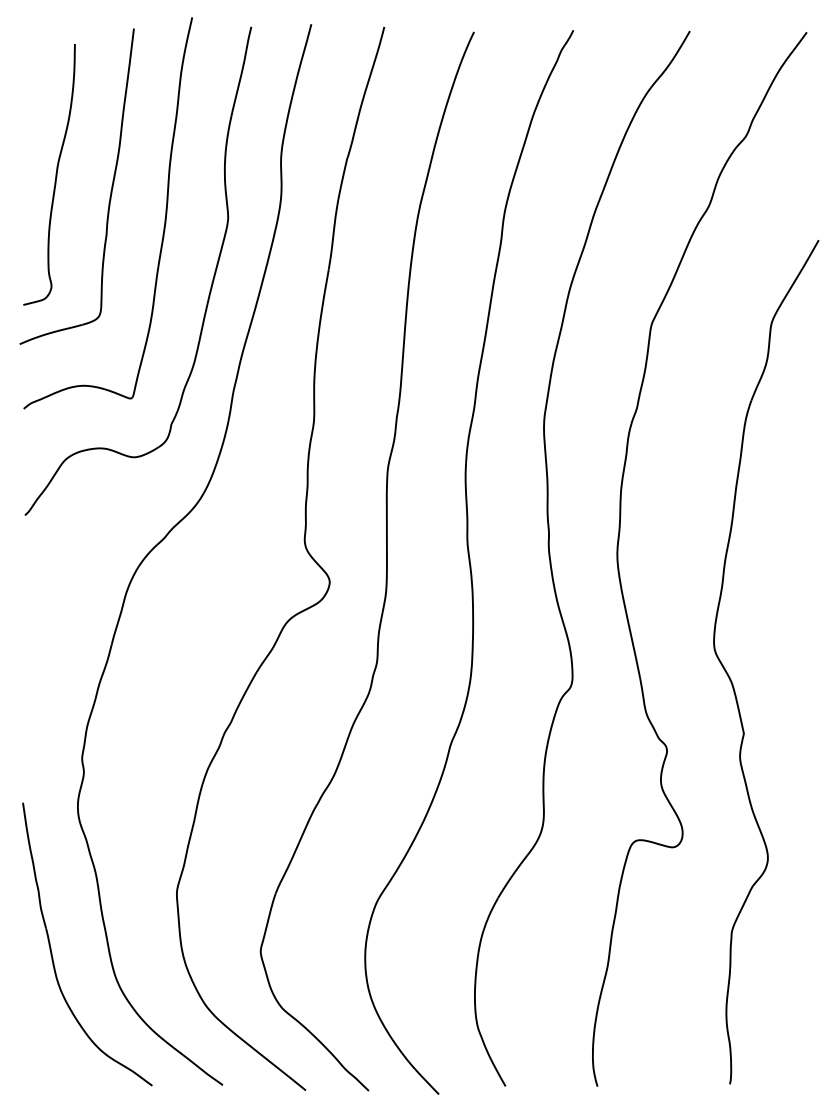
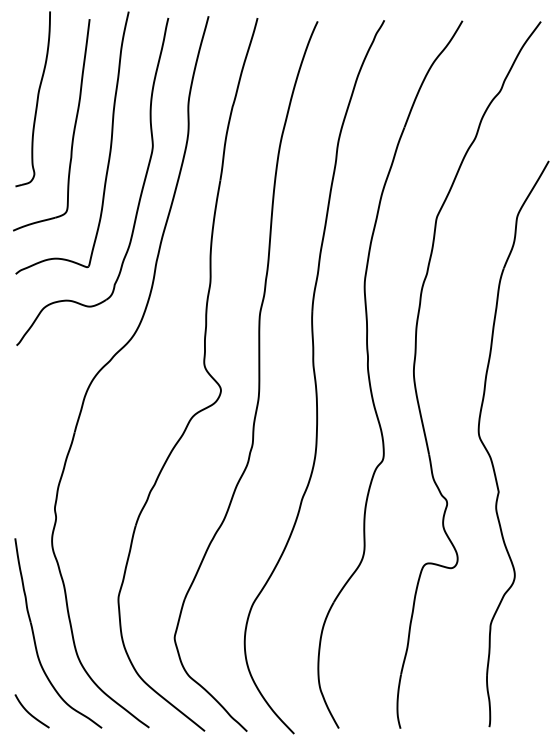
part: (48, 175) -> (32, 99), moved
curve: (44, 1062) -> (29, 712), added

